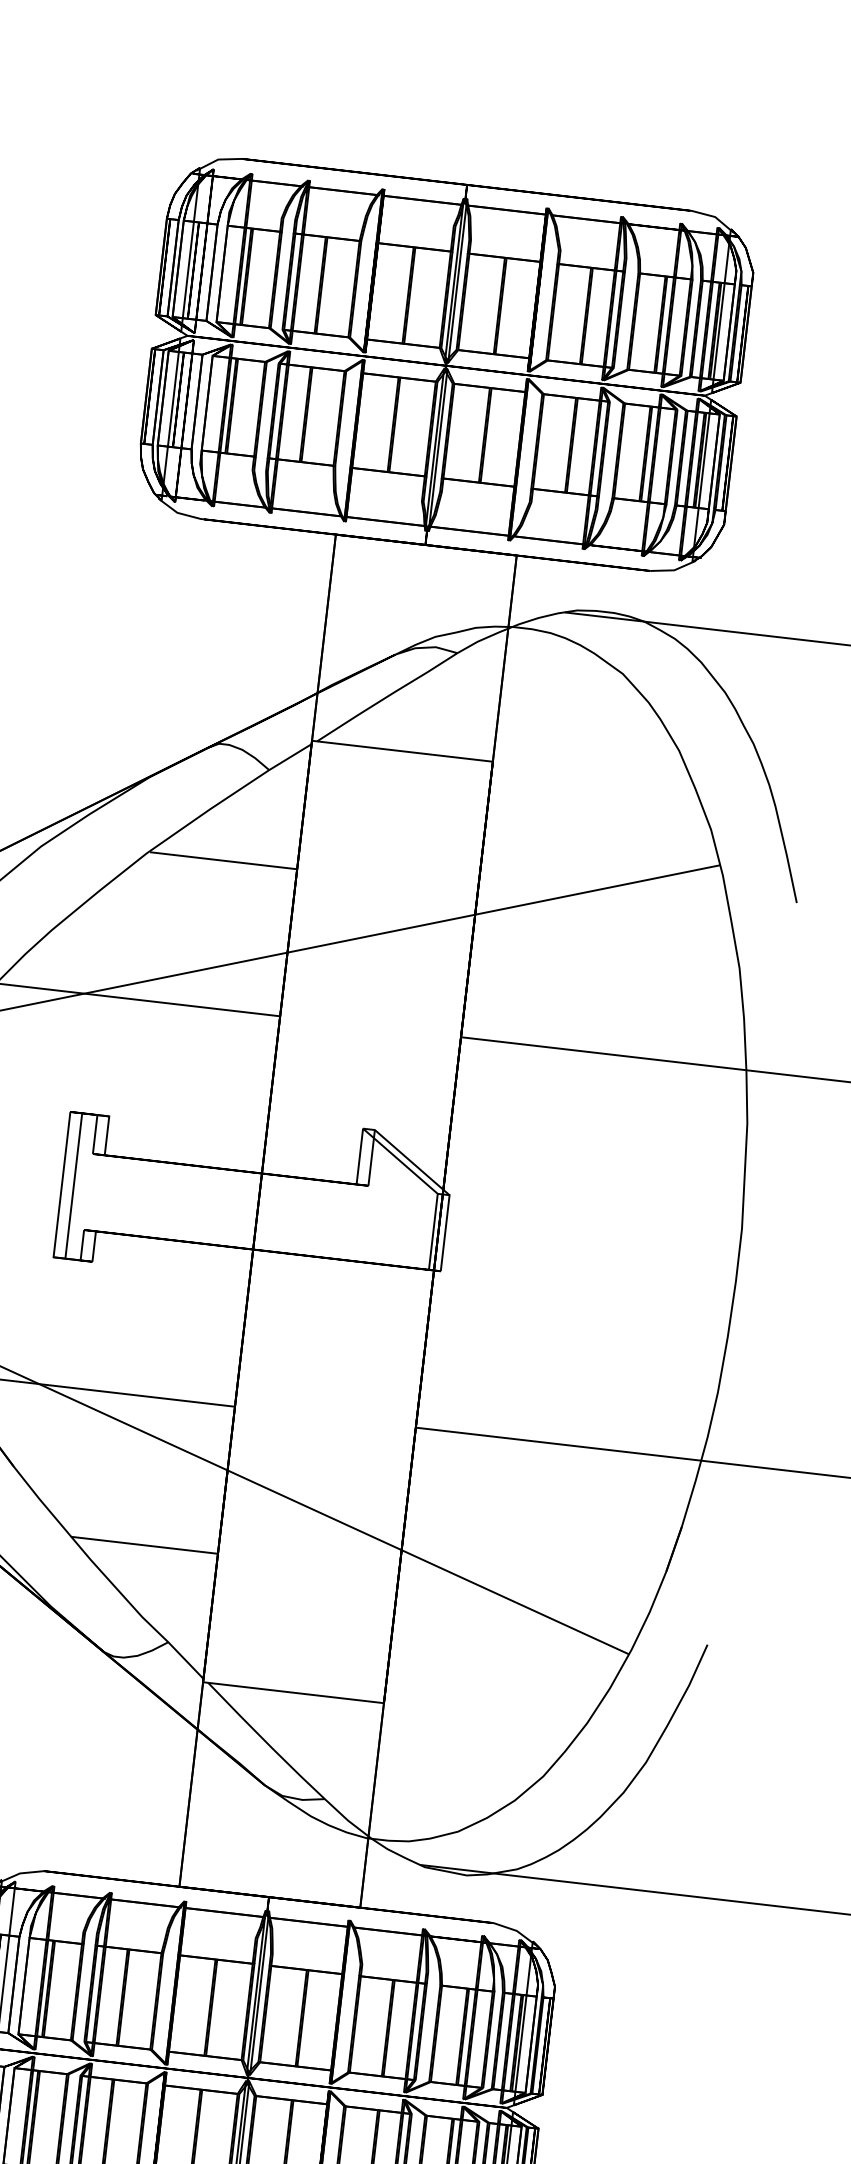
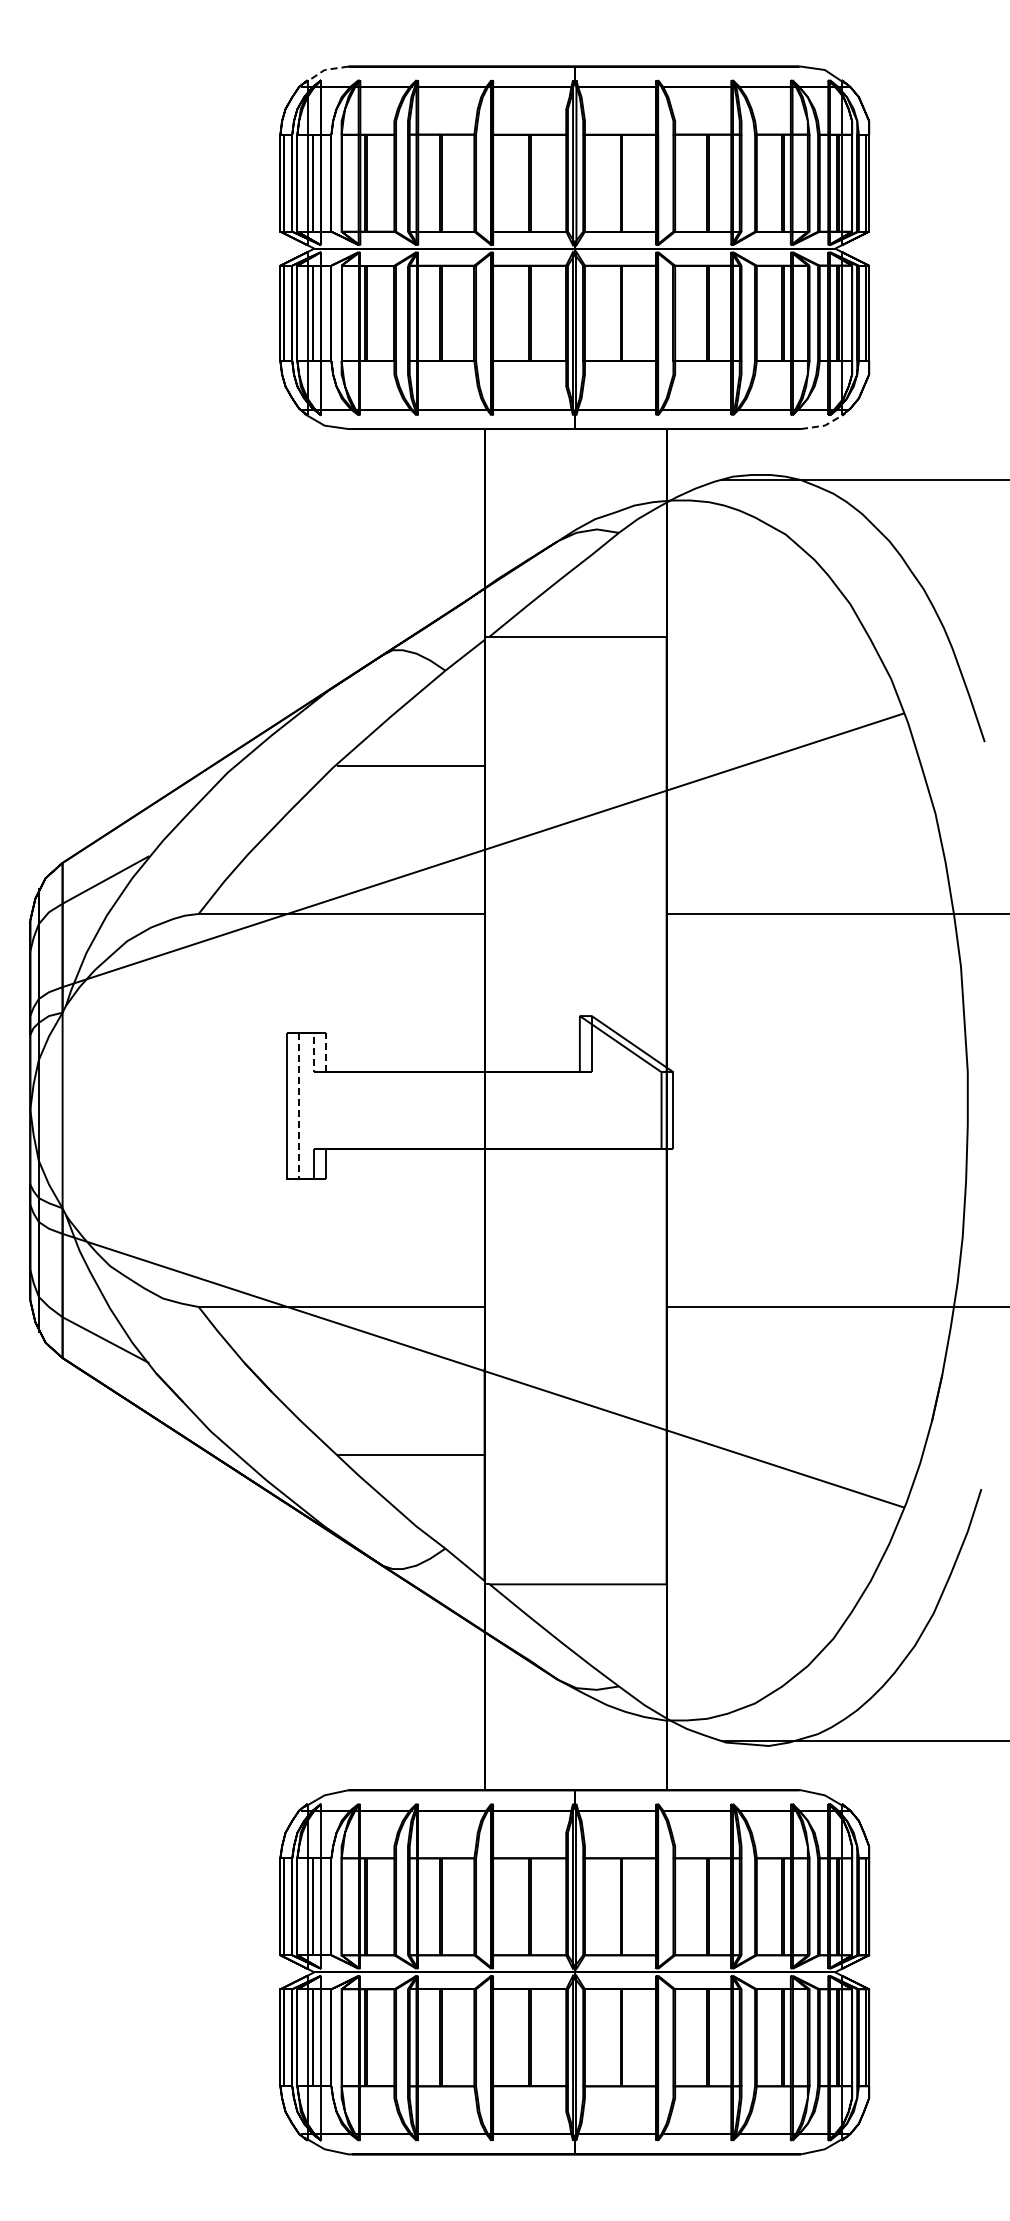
line: (218, 160) -> (324, 70), solid -> dashed
line: (673, 570) -> (824, 425), solid -> dashed
line: (103, 1116) -> (320, 1033), solid -> dashed
line: (73, 1192) -> (299, 1112), solid -> dashed

